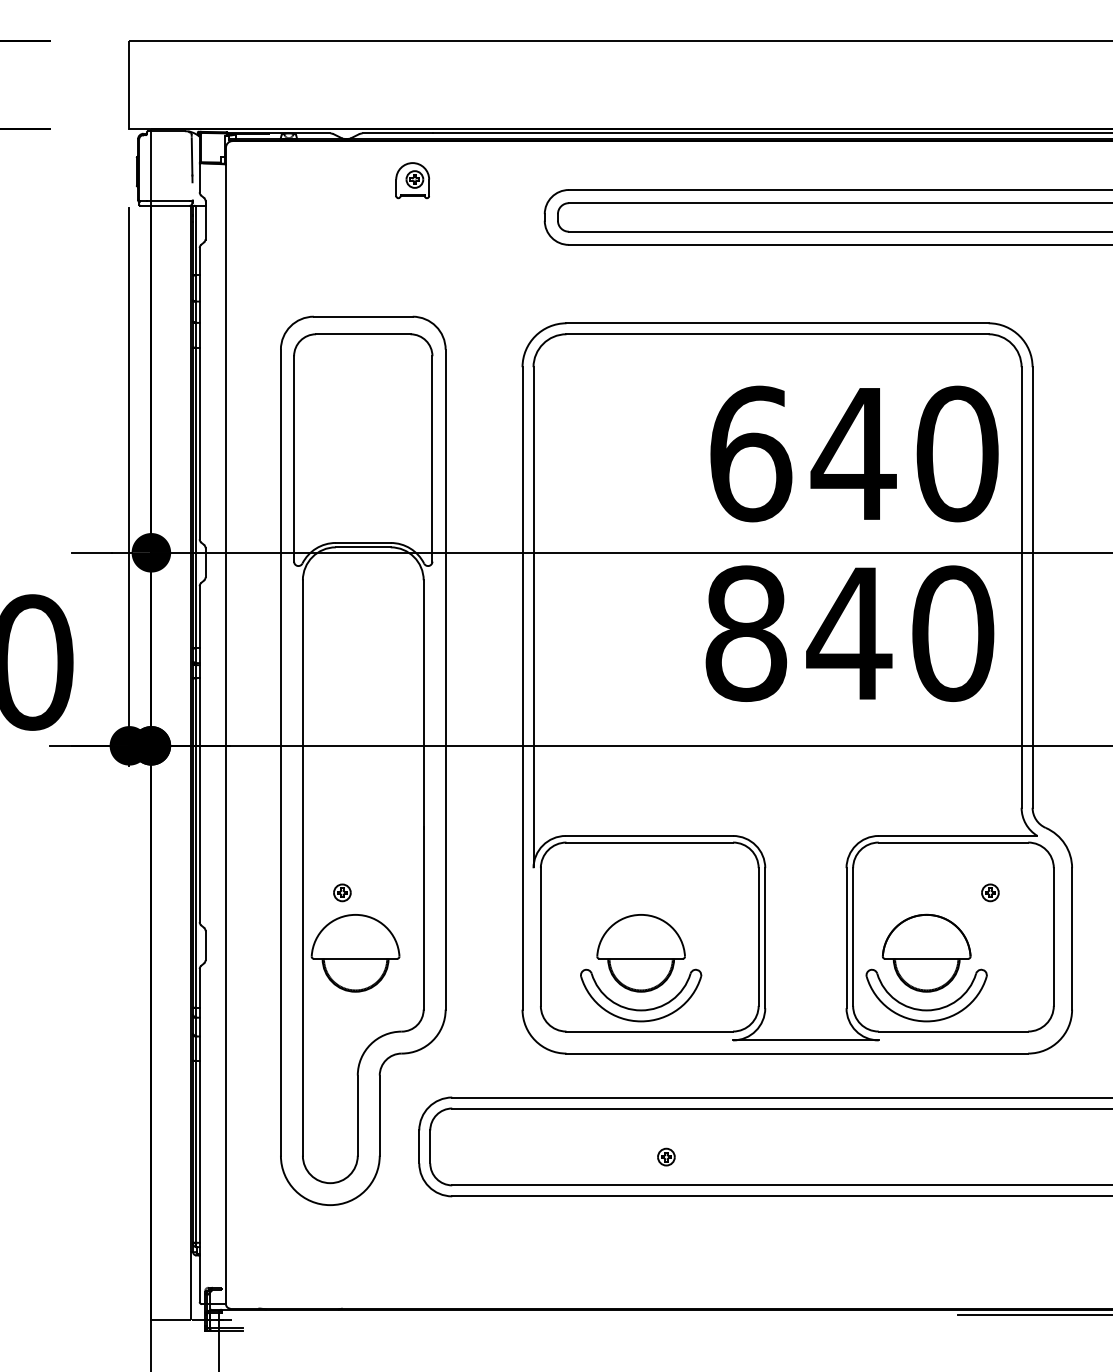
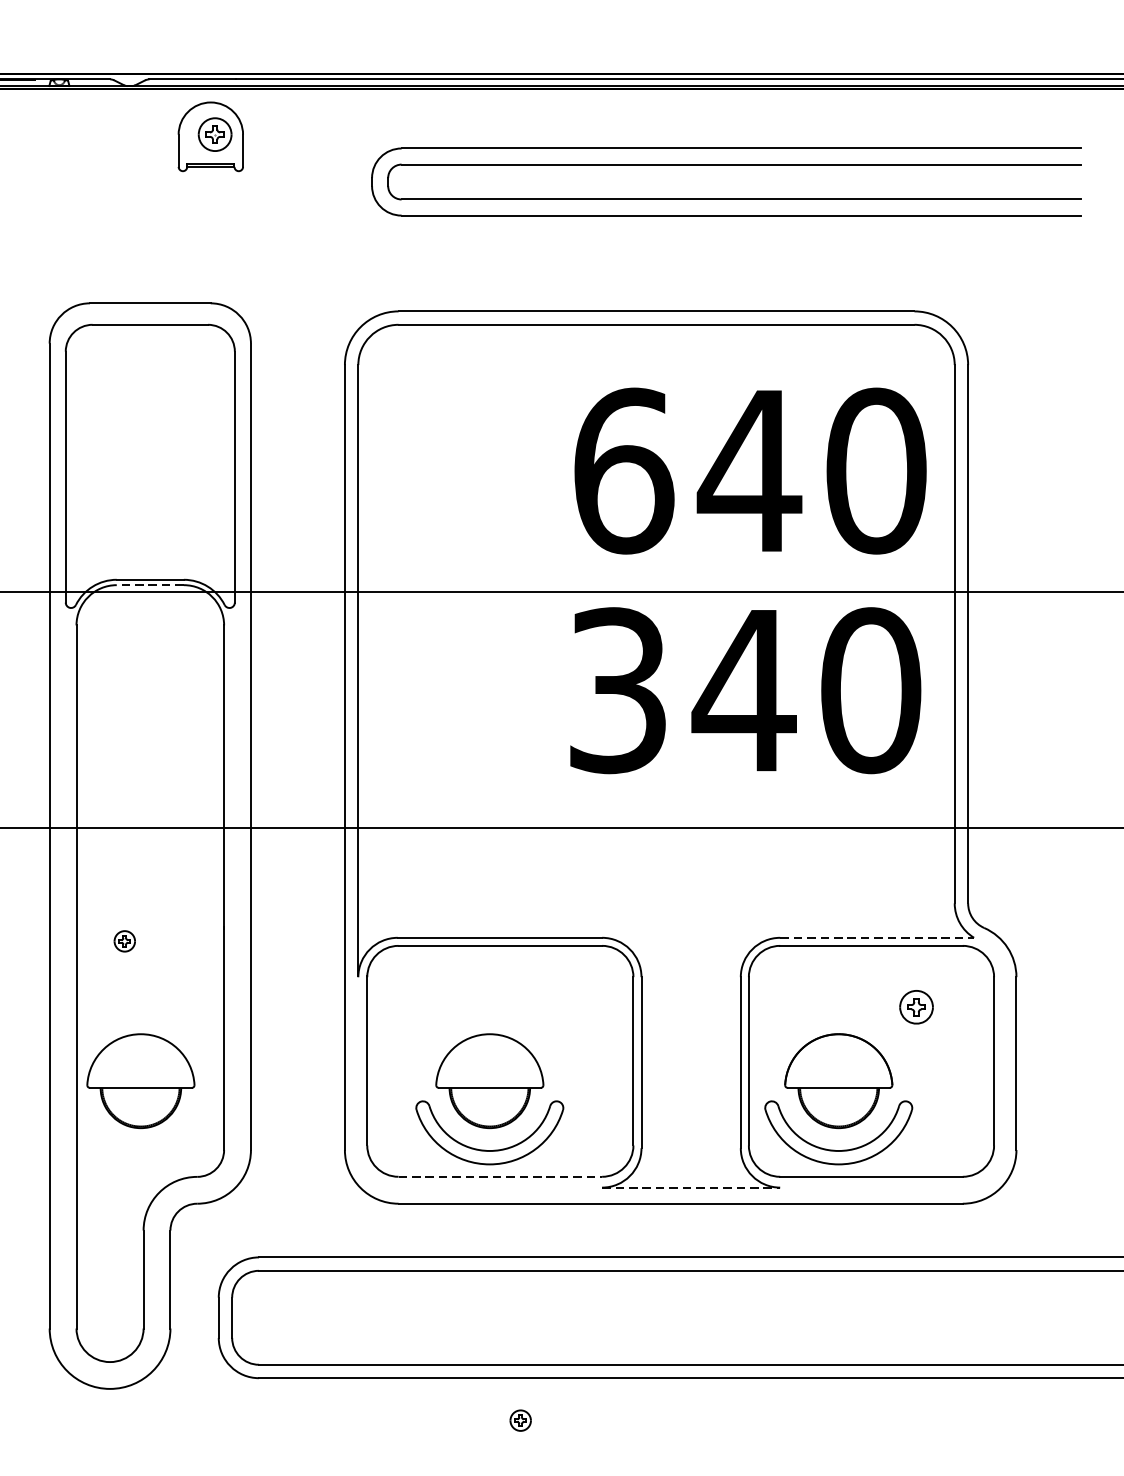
part: (412, 180) -> (210, 136), size x1.6
line: (362, 547) -> (149, 585), solid -> dashed
text: (746, 633) -> (618, 690), 840 -> 340
line: (958, 835) -> (877, 937), solid -> dashed
part: (342, 892) -> (124, 940), moved
part: (990, 892) -> (916, 1006), size x1.6
line: (650, 1031) -> (501, 1176), solid -> dashed
line: (805, 1040) -> (690, 1187), solid -> dashed
part: (666, 1156) -> (520, 1419), moved

